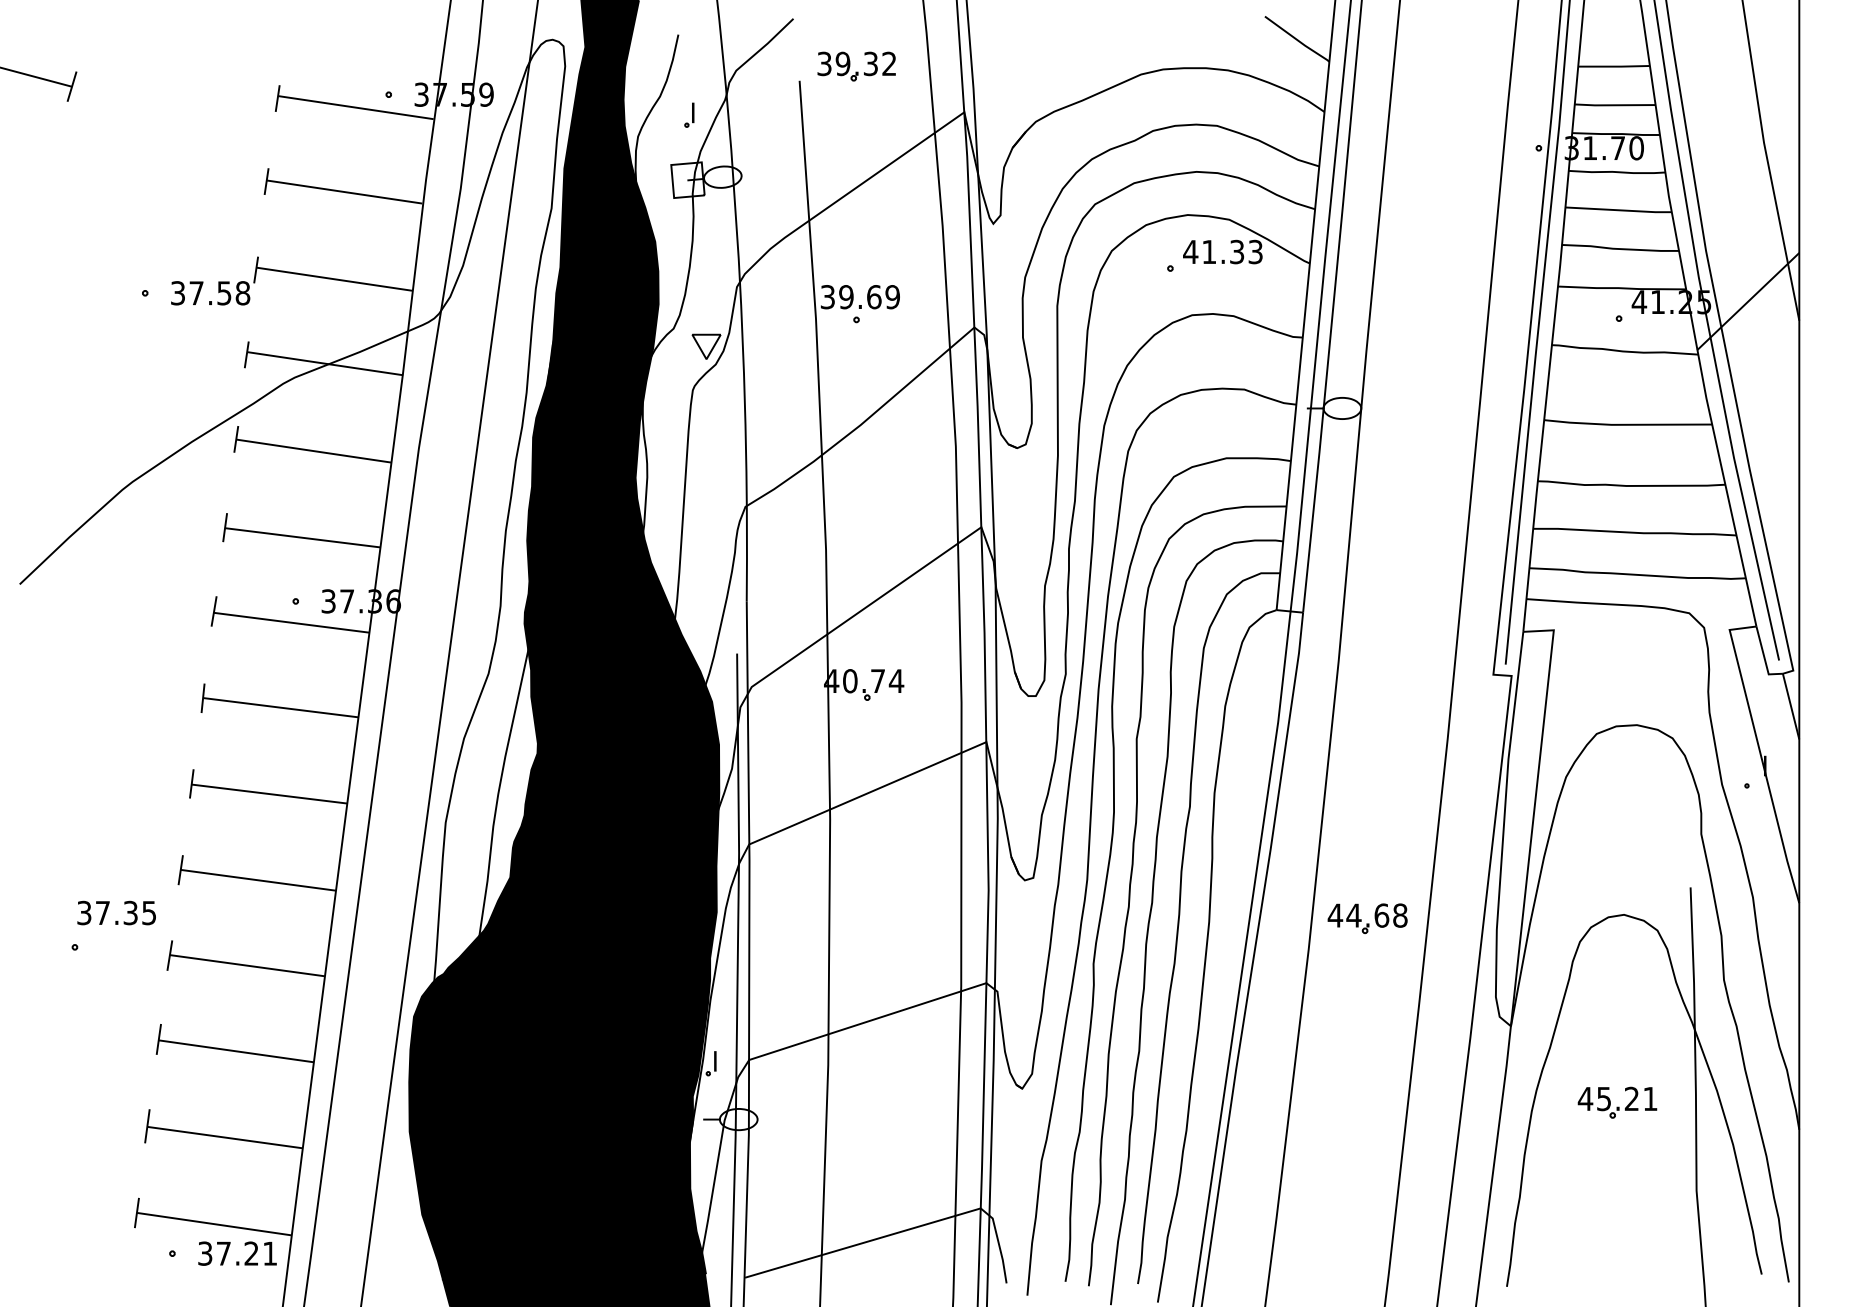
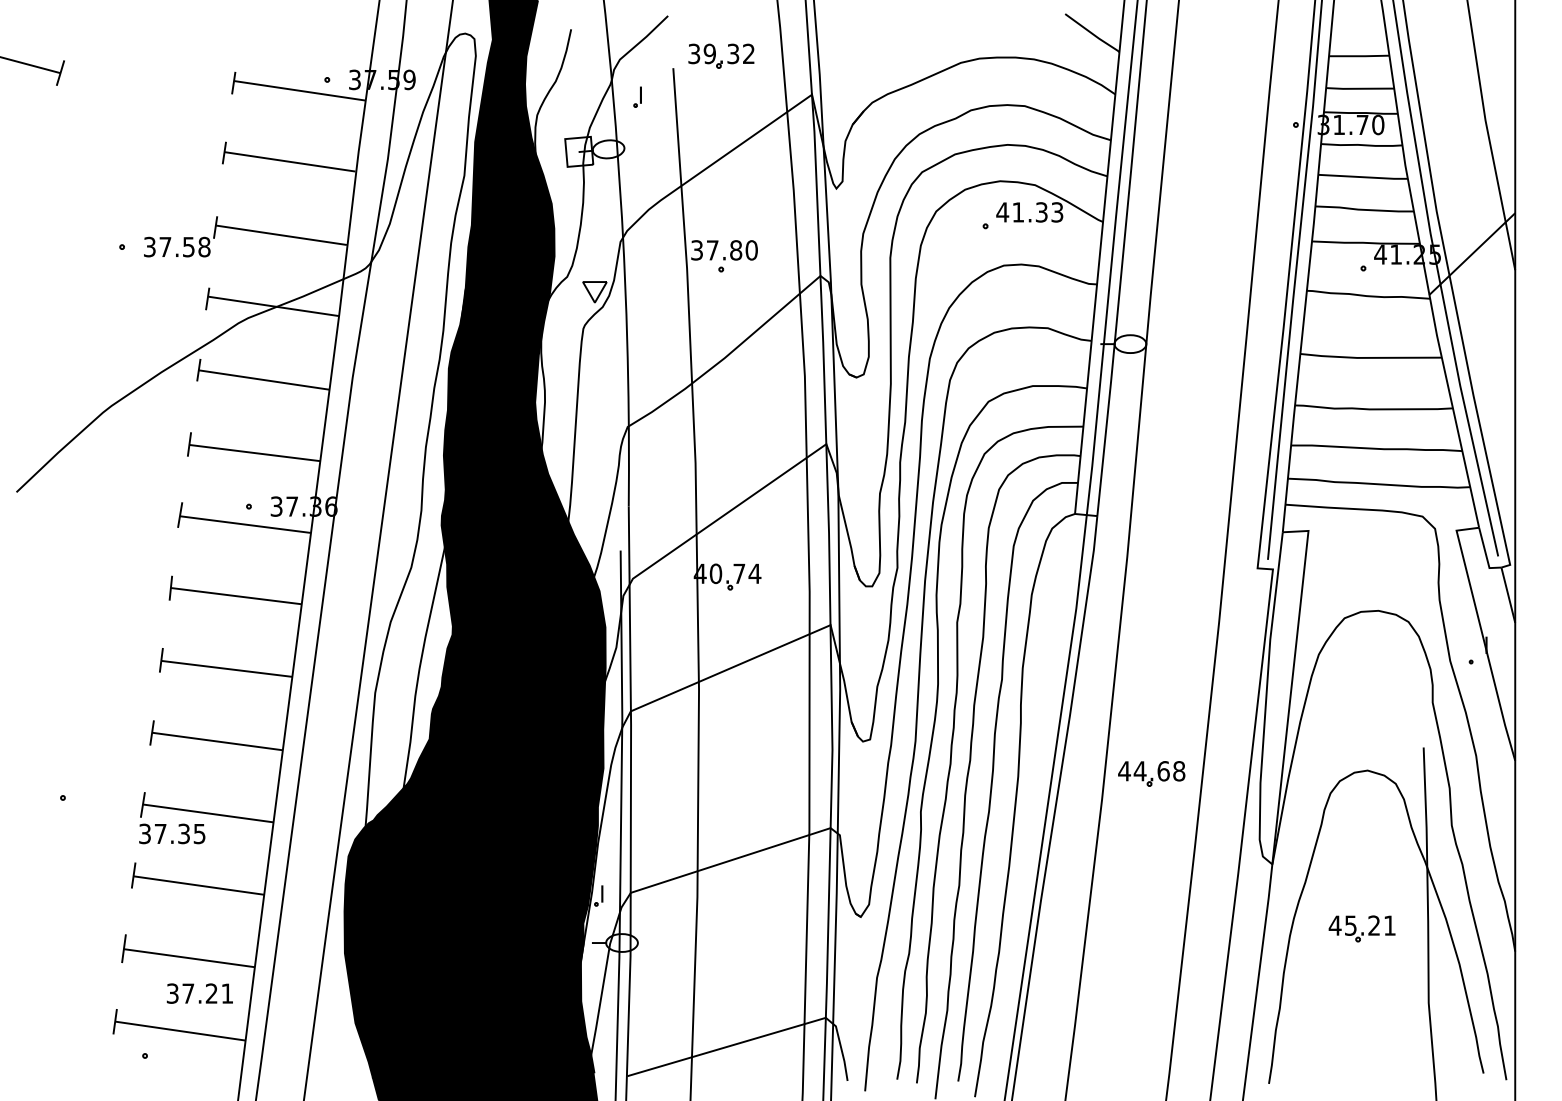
part: (689, 114) -> (637, 96), moved
text: (869, 297) -> (732, 250), 39.69 -> 37.80
text: (116, 912) -> (172, 833), moved
text: (237, 1253) -> (199, 993), moved

